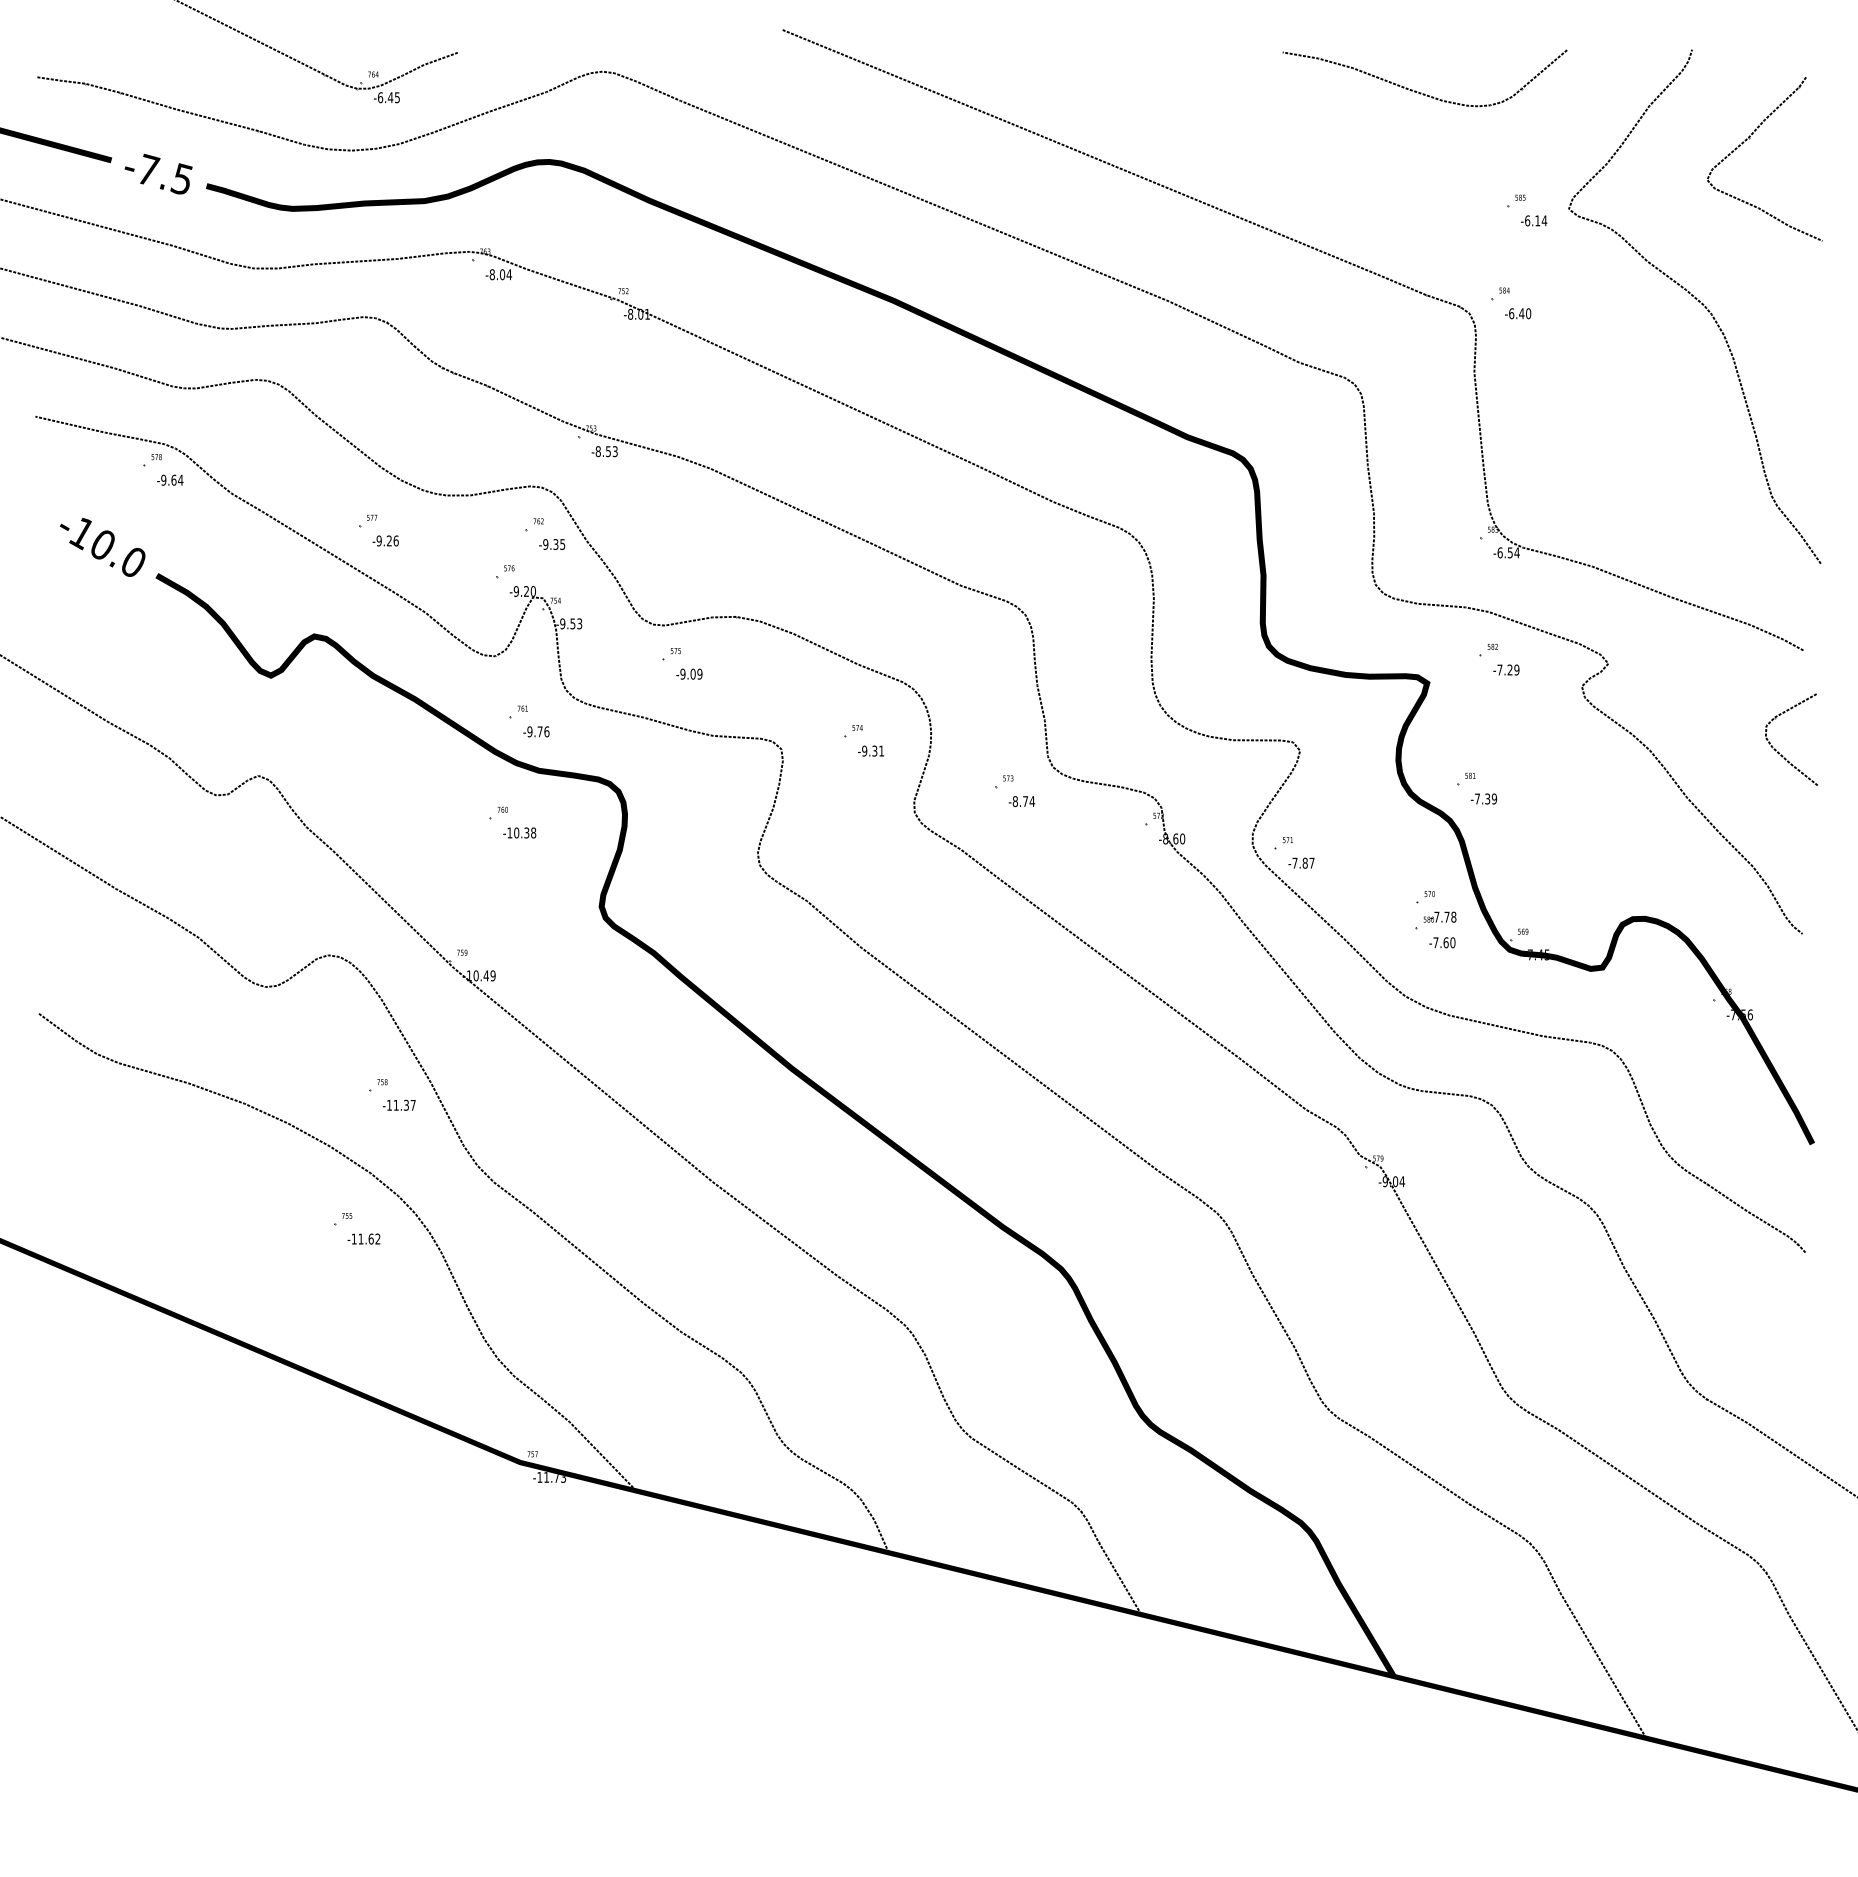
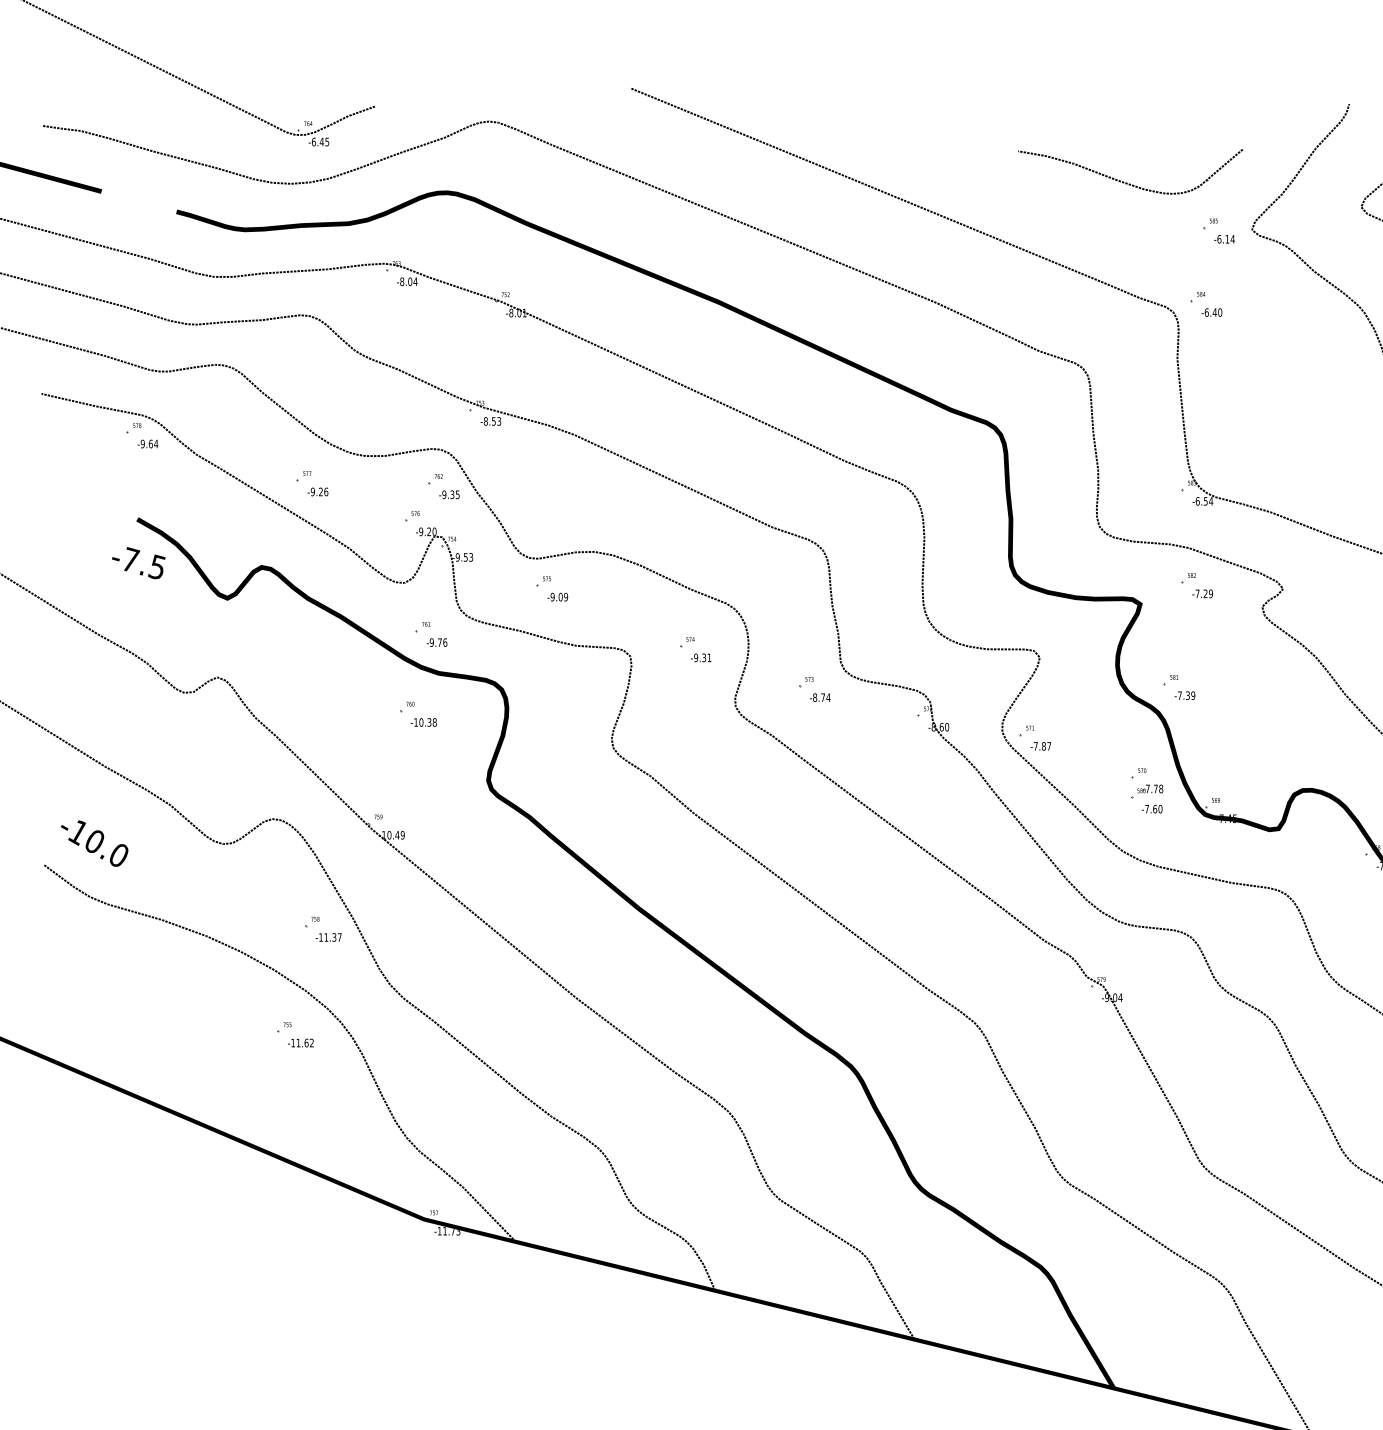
curve: (1421, 92) -> (1127, 182), moved
text: (158, 173) -> (138, 562), moved
text: (102, 547) -> (94, 843), moved

